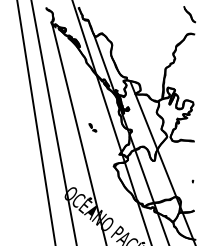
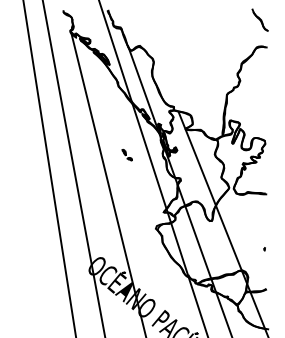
part: (92, 127) -> (126, 154), moved

